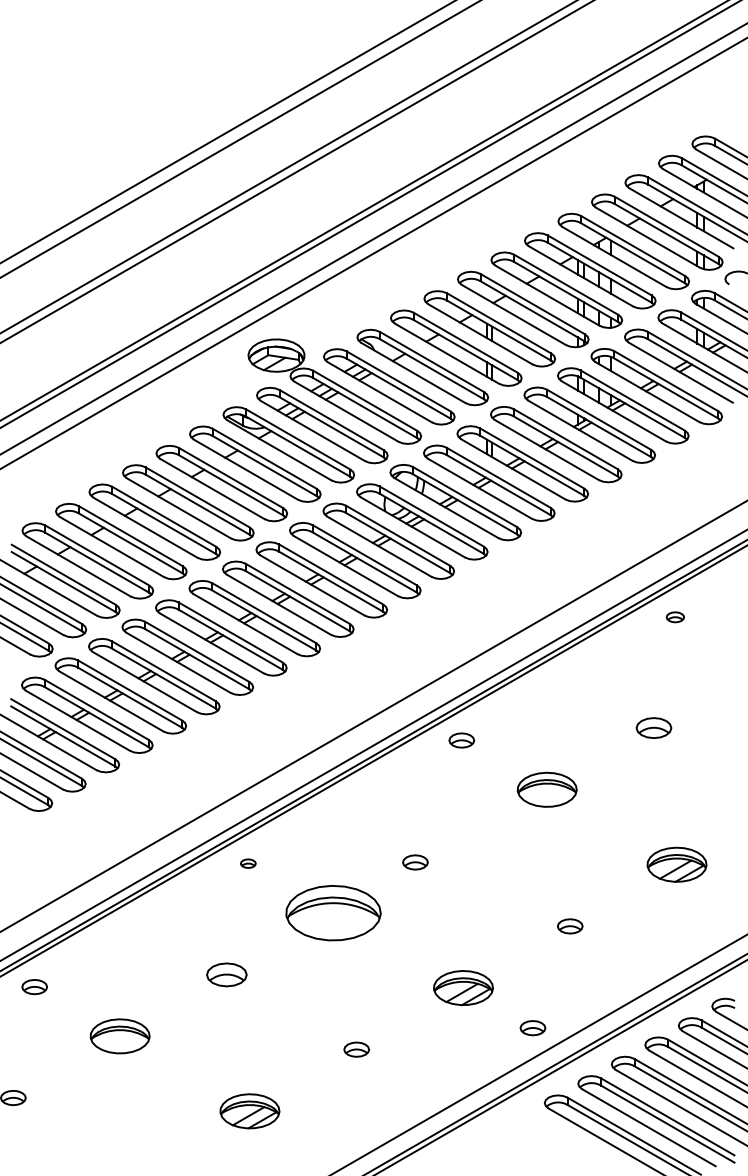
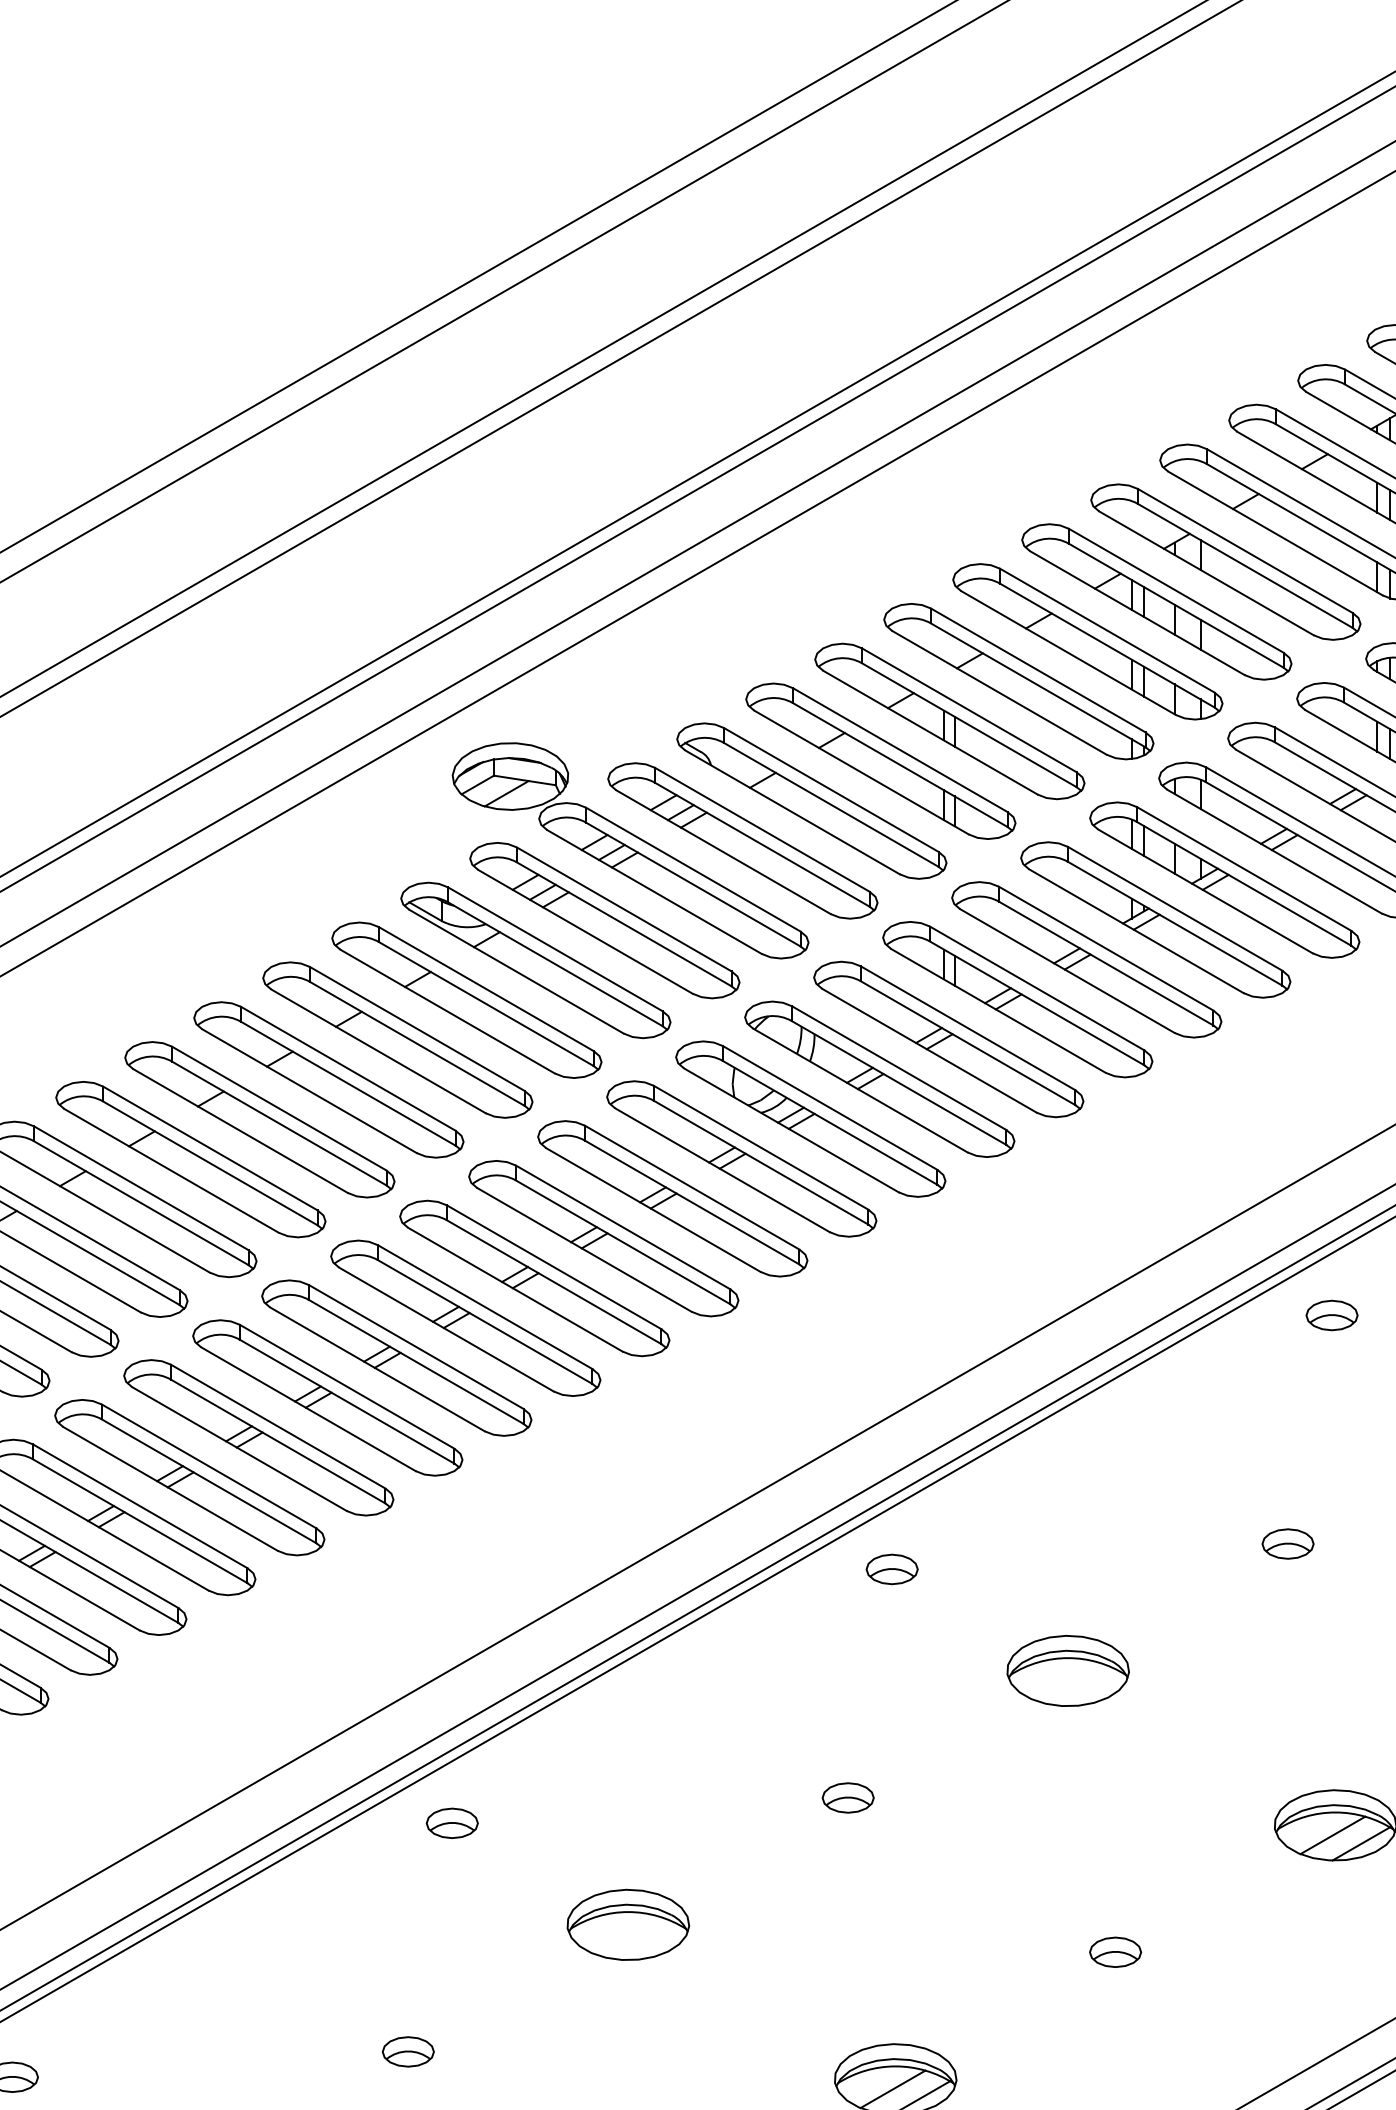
part: (675, 617) -> (1332, 1316), size x1.43
part: (653, 728) -> (1287, 1544), size x0.71
part: (415, 862) -> (848, 1798), moved
part: (248, 863) -> (452, 1822), size x1.67
part: (333, 912) -> (627, 1923), size x0.62
part: (226, 974) -> (407, 2051), size x0.62

